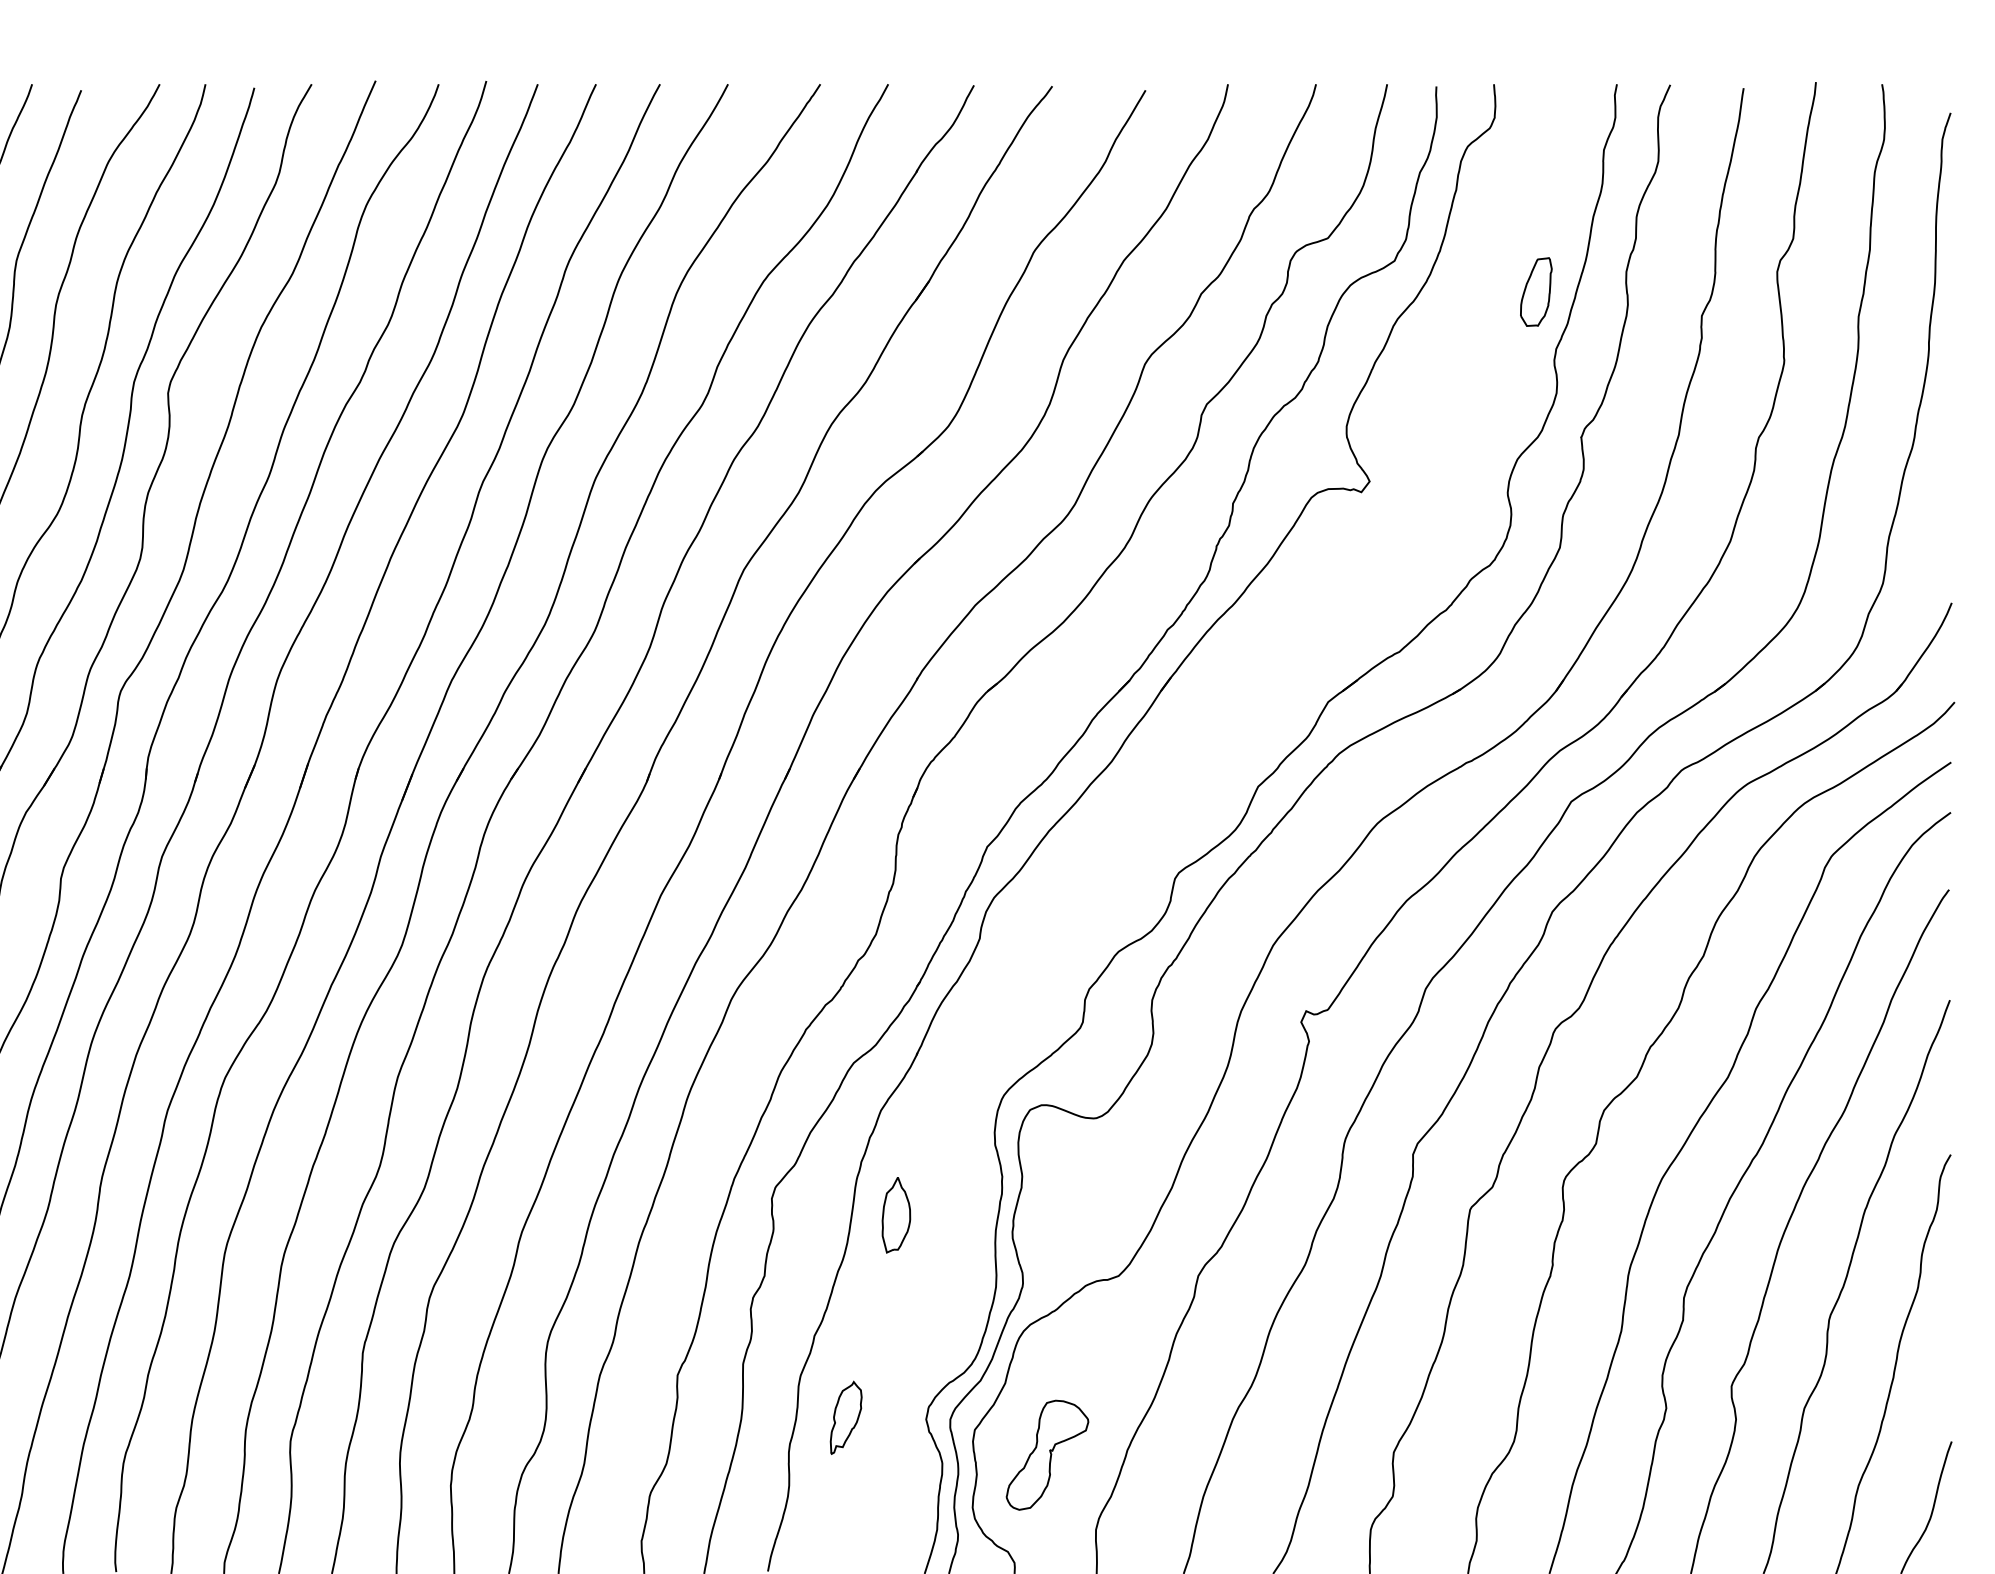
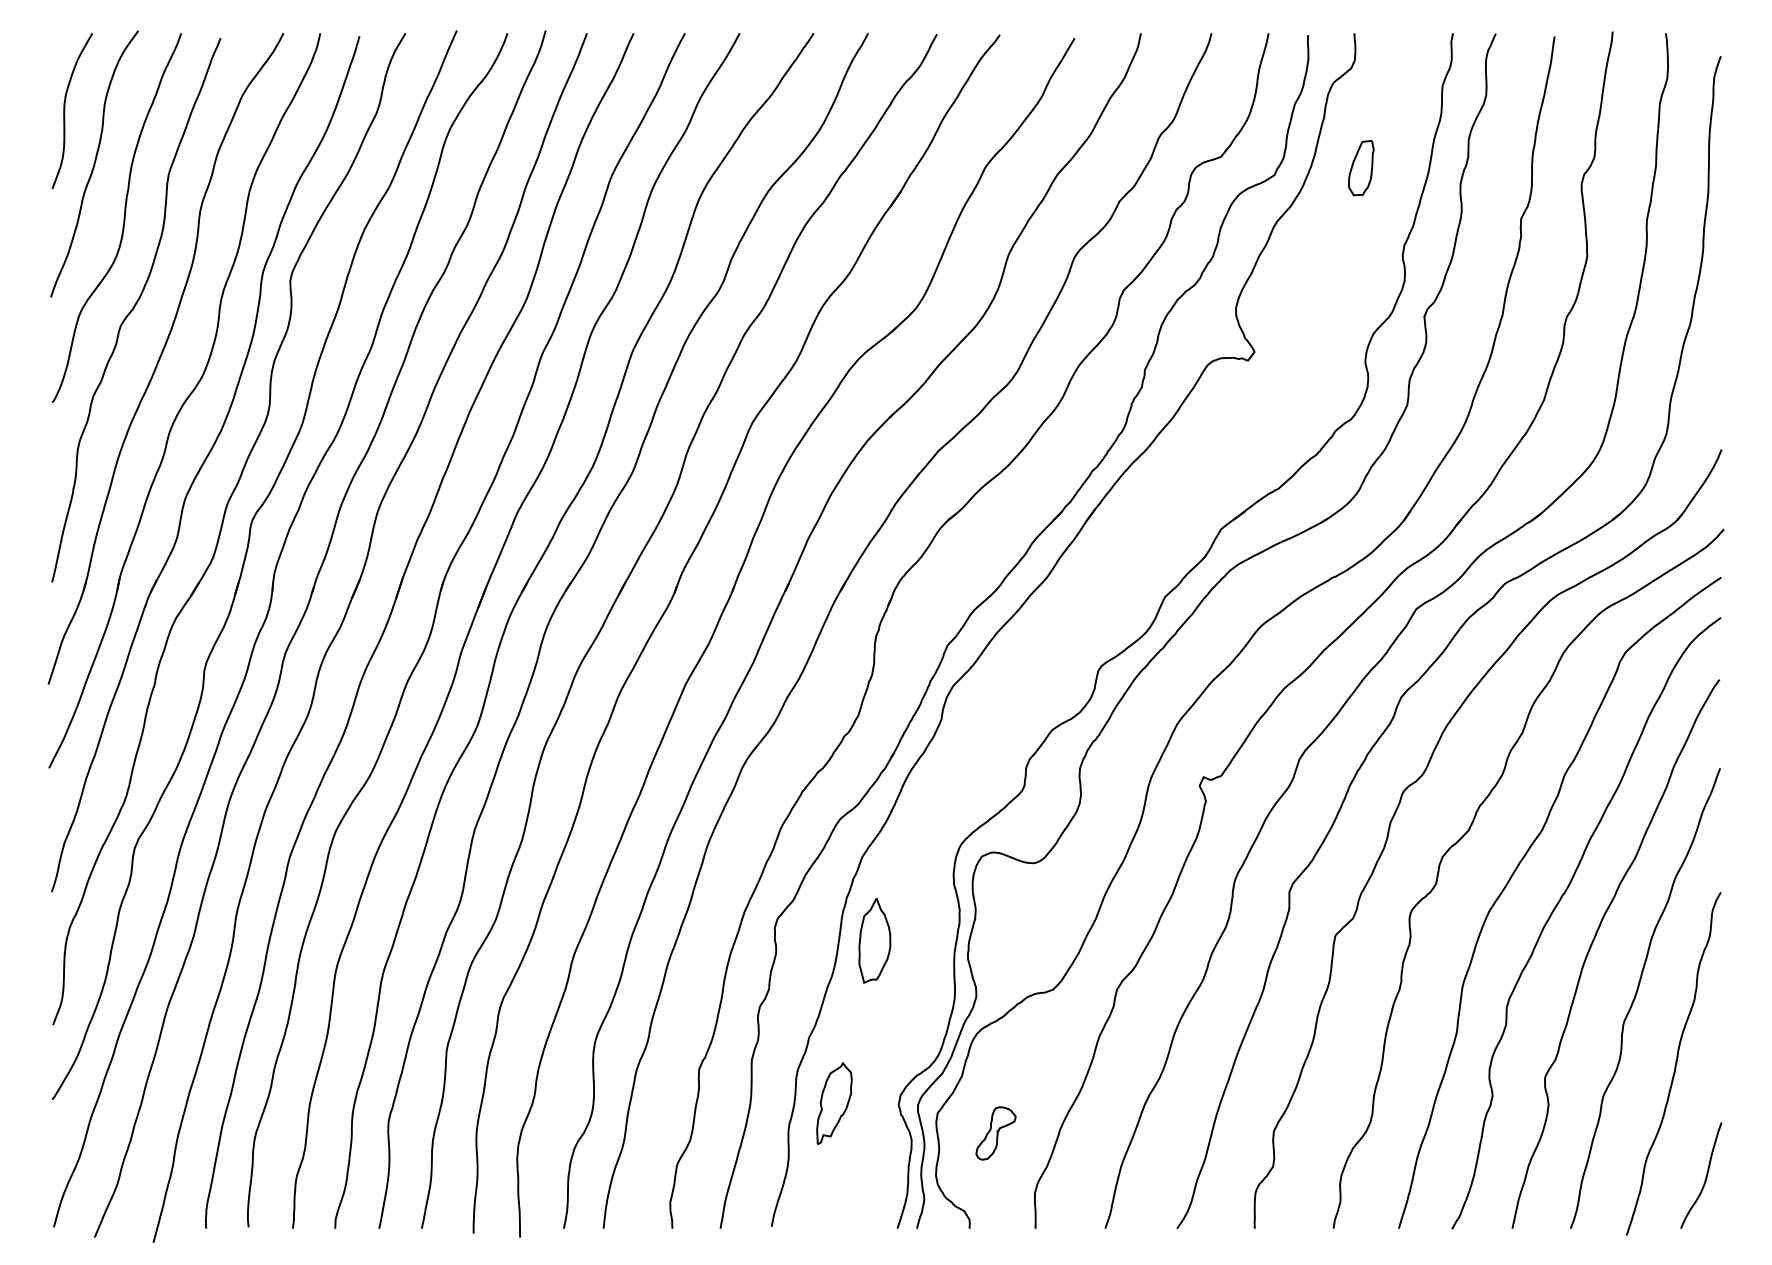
part: (1536, 291) -> (1361, 167), moved
part: (896, 1214) -> (874, 940), size x1.4
part: (846, 1417) -> (834, 1103), size x1.4
part: (1046, 1455) -> (995, 1133), size x0.6

